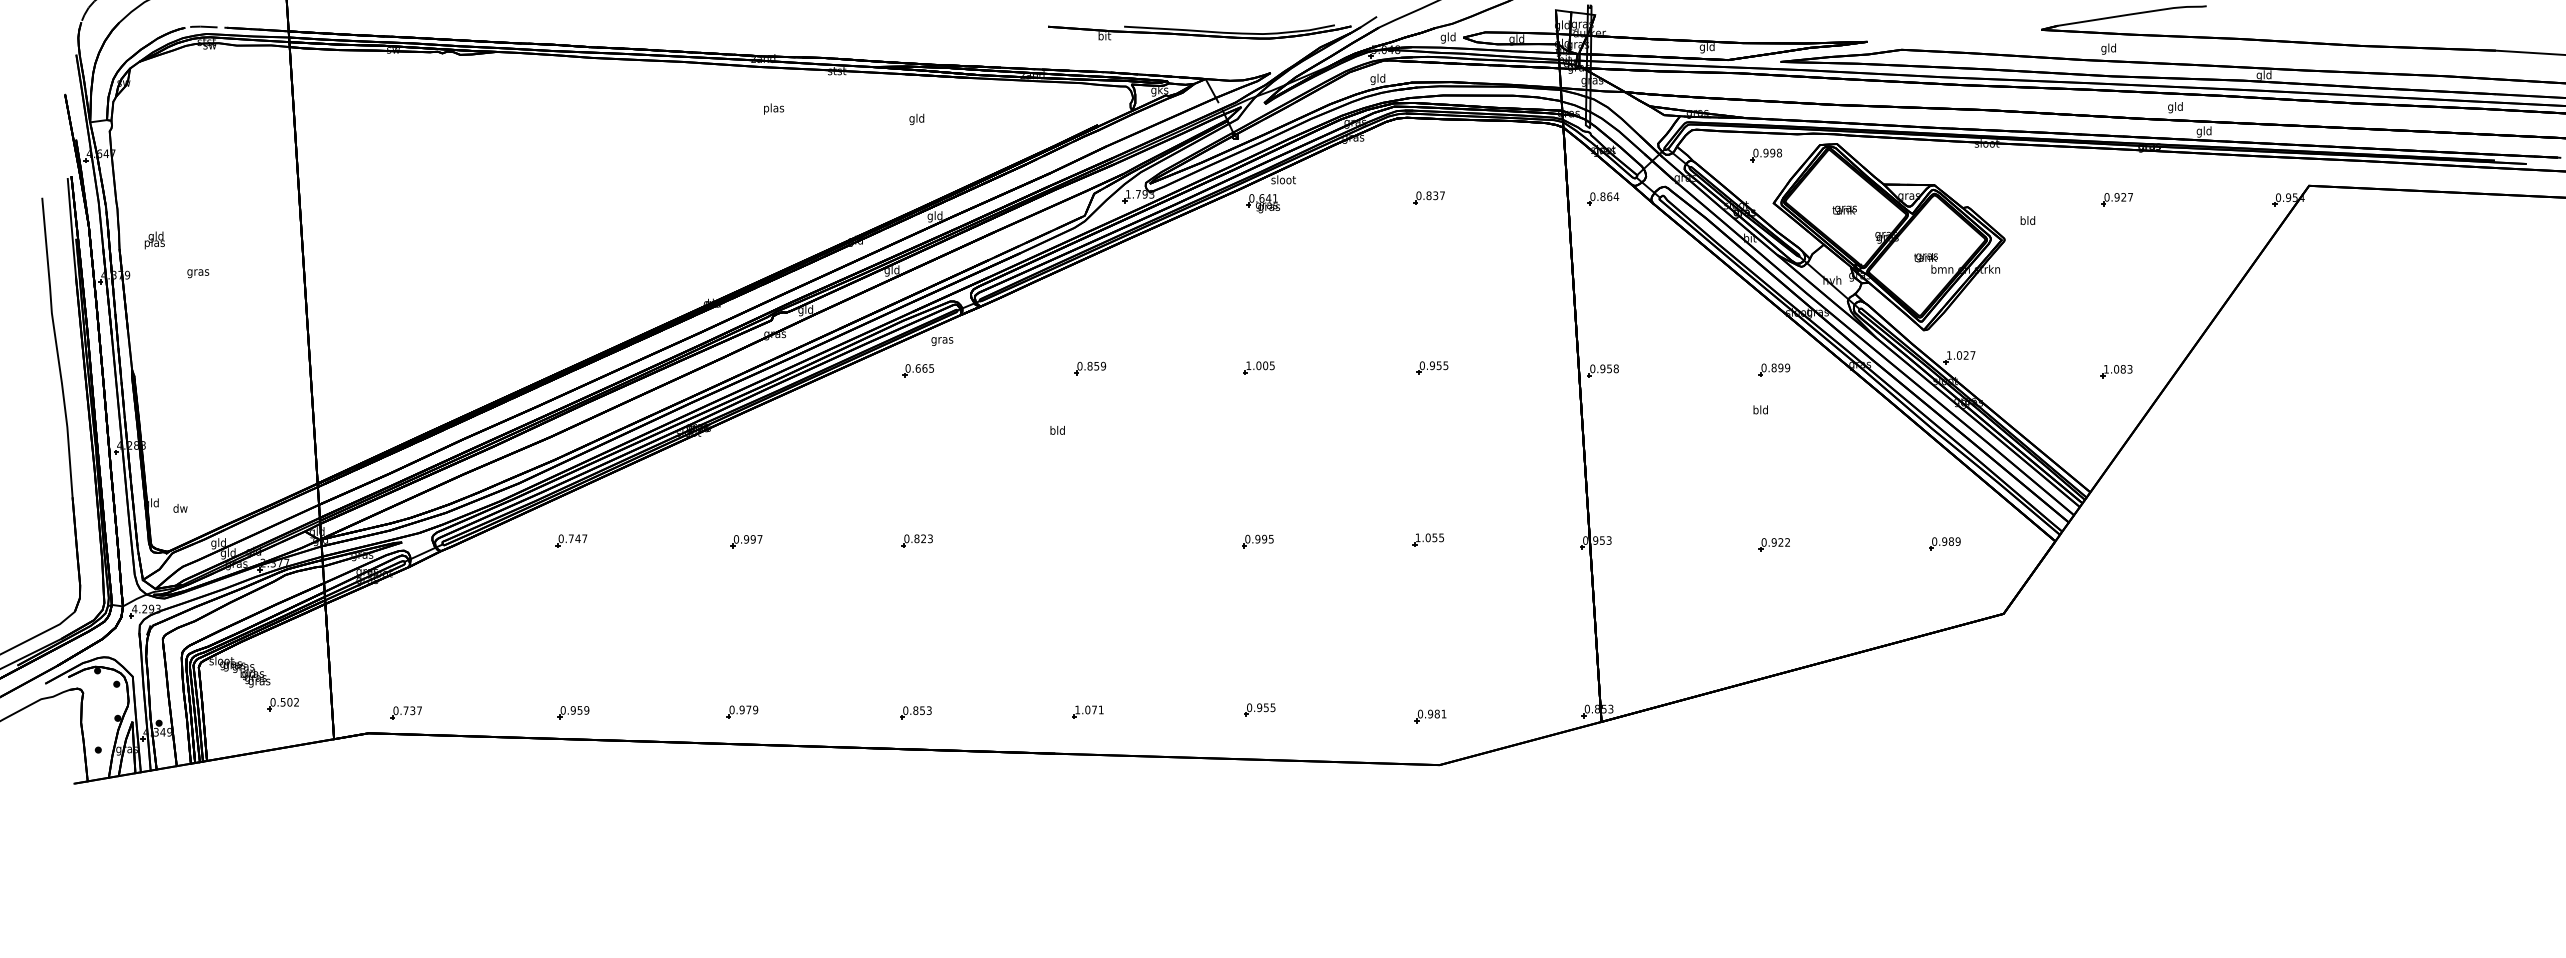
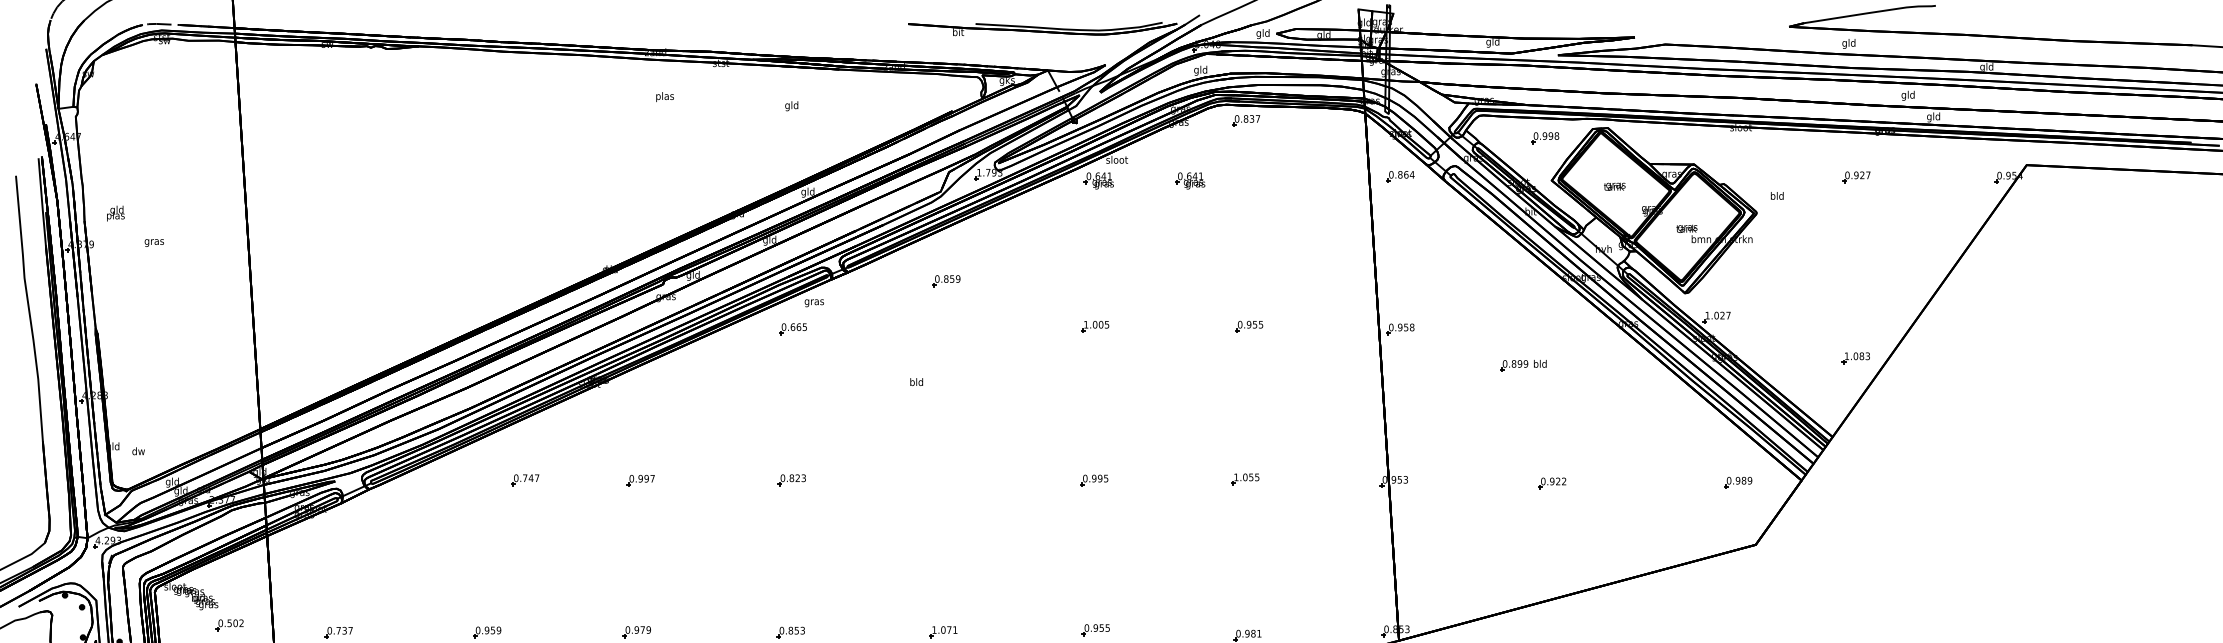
part: (1428, 197) -> (1245, 120), moved
part: (1365, 203) -> (1189, 180), added
part: (1090, 368) -> (946, 281), moved
part: (1774, 369) -> (1514, 365), moved
part: (2116, 371) -> (1855, 358), moved
part: (571, 540) -> (525, 479), moved
part: (1944, 543) -> (1737, 482), moved

